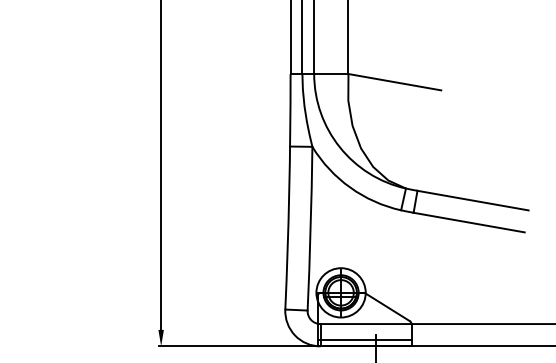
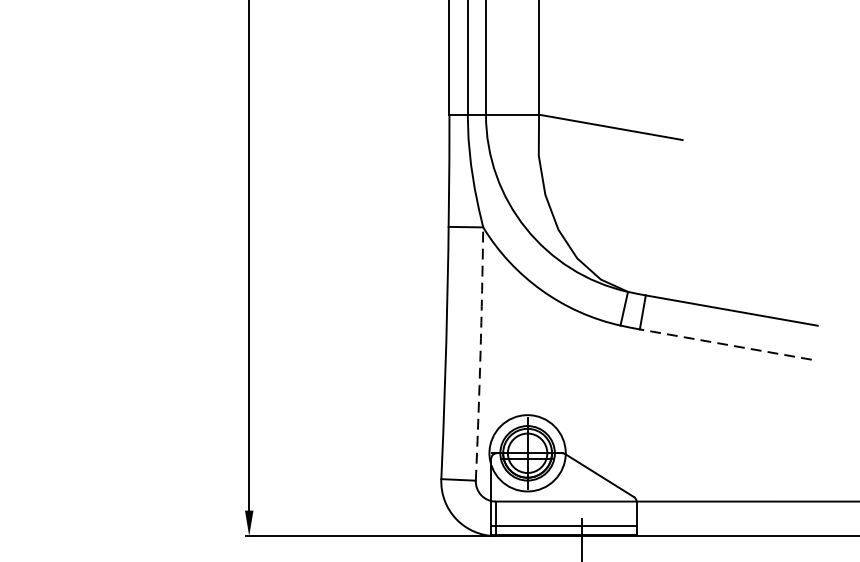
line: (468, 222) -> (724, 344), solid -> dashed
arc: (310, 228) -> (480, 353), solid -> dashed

